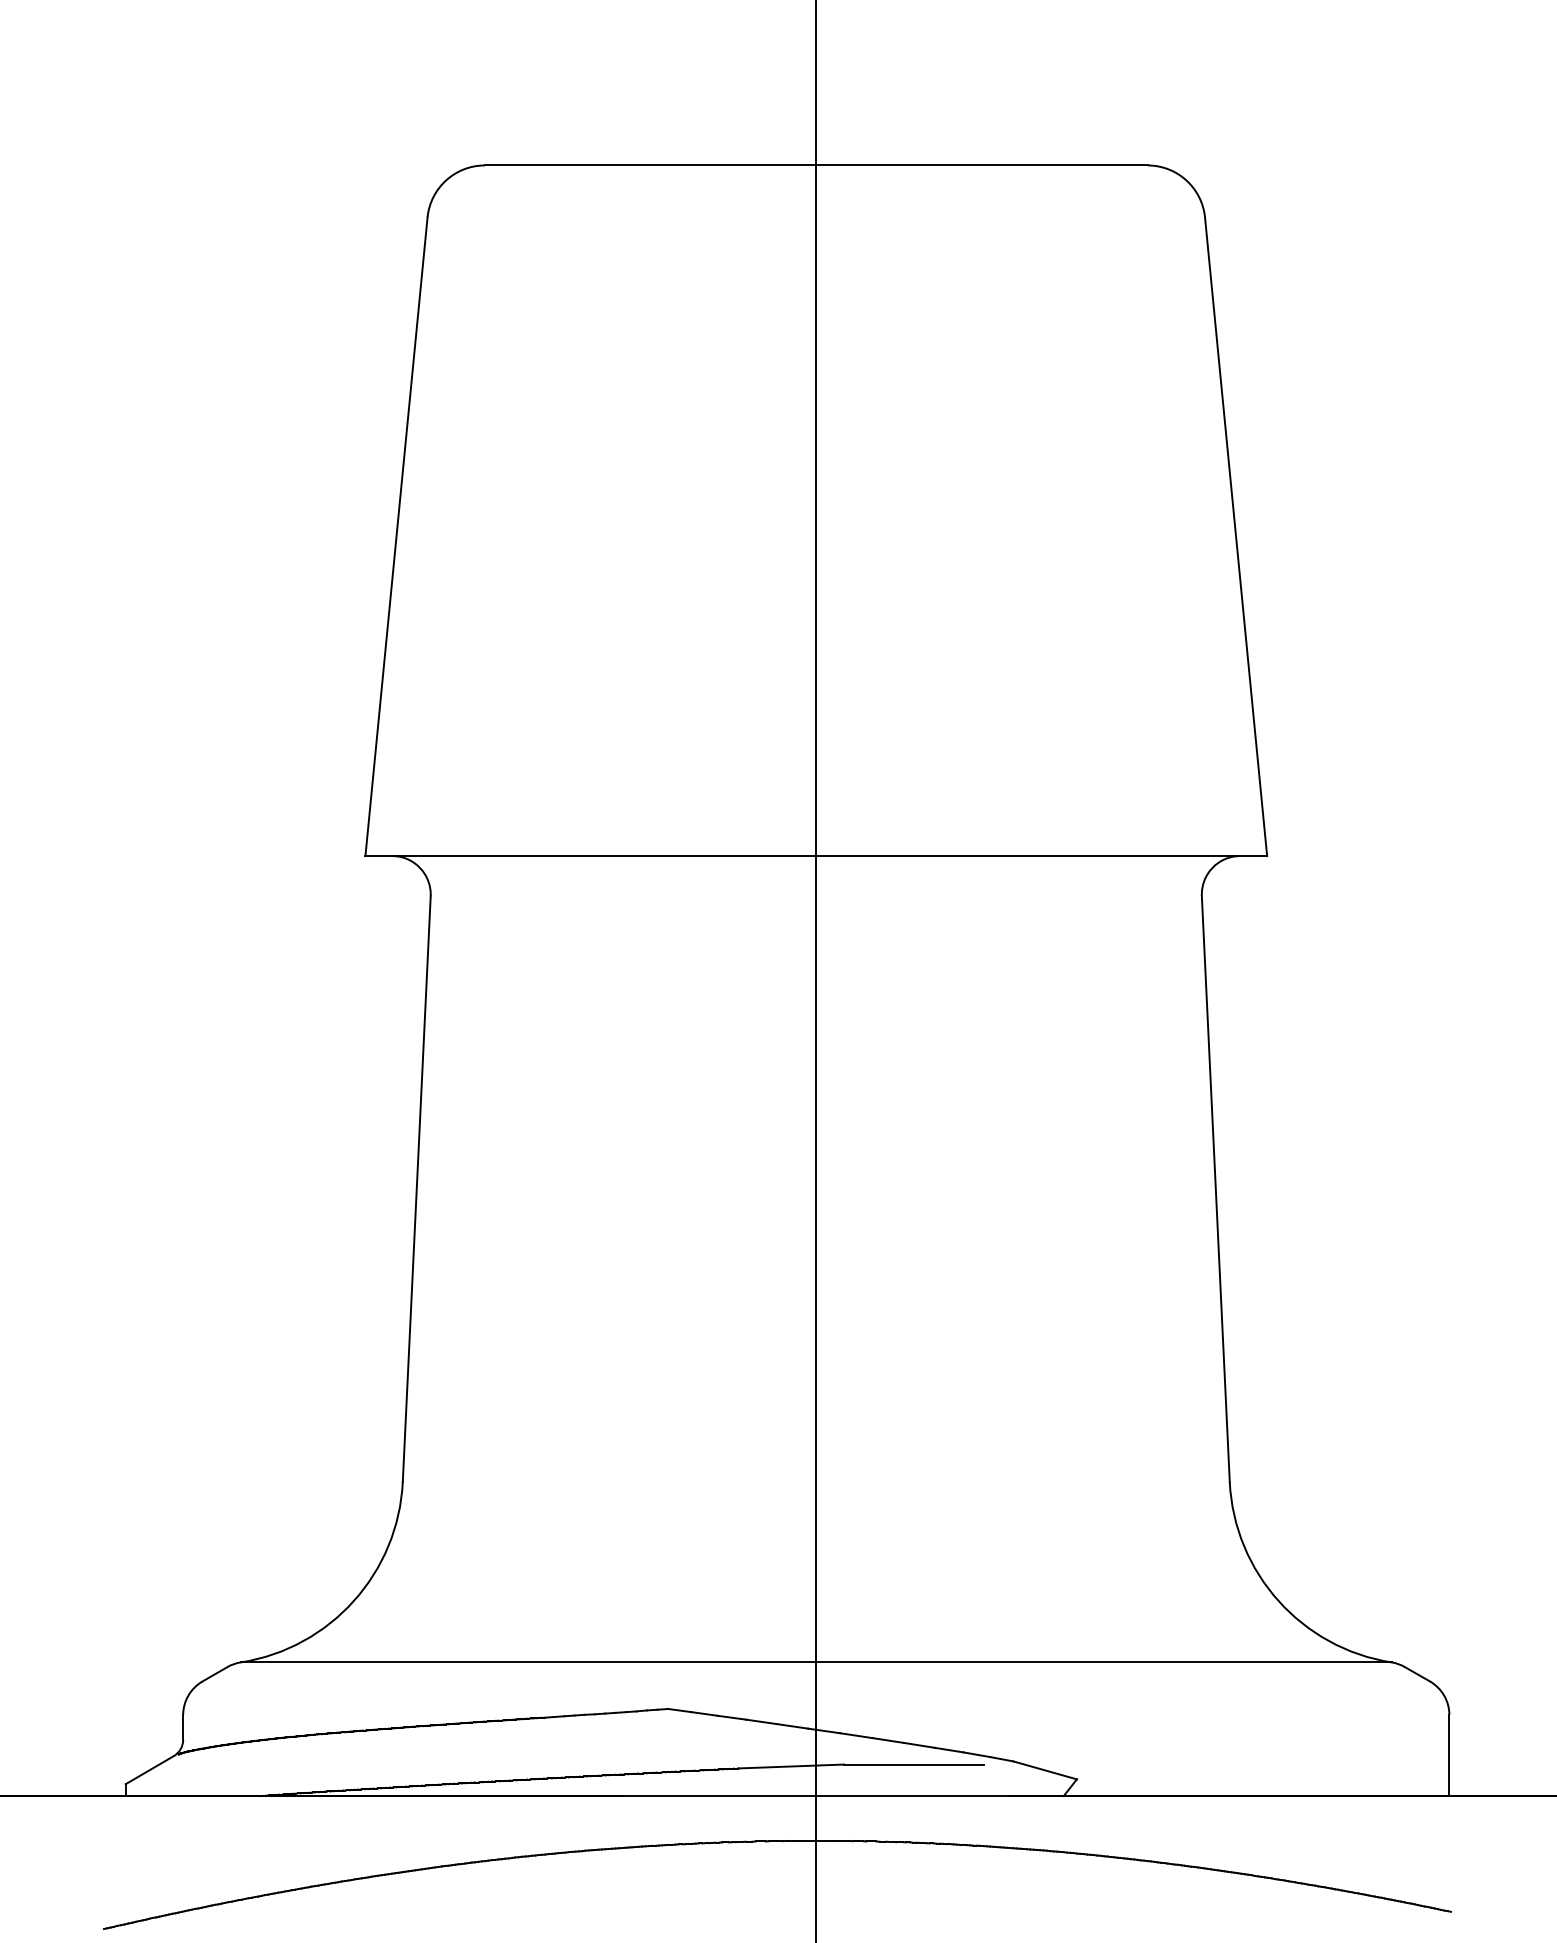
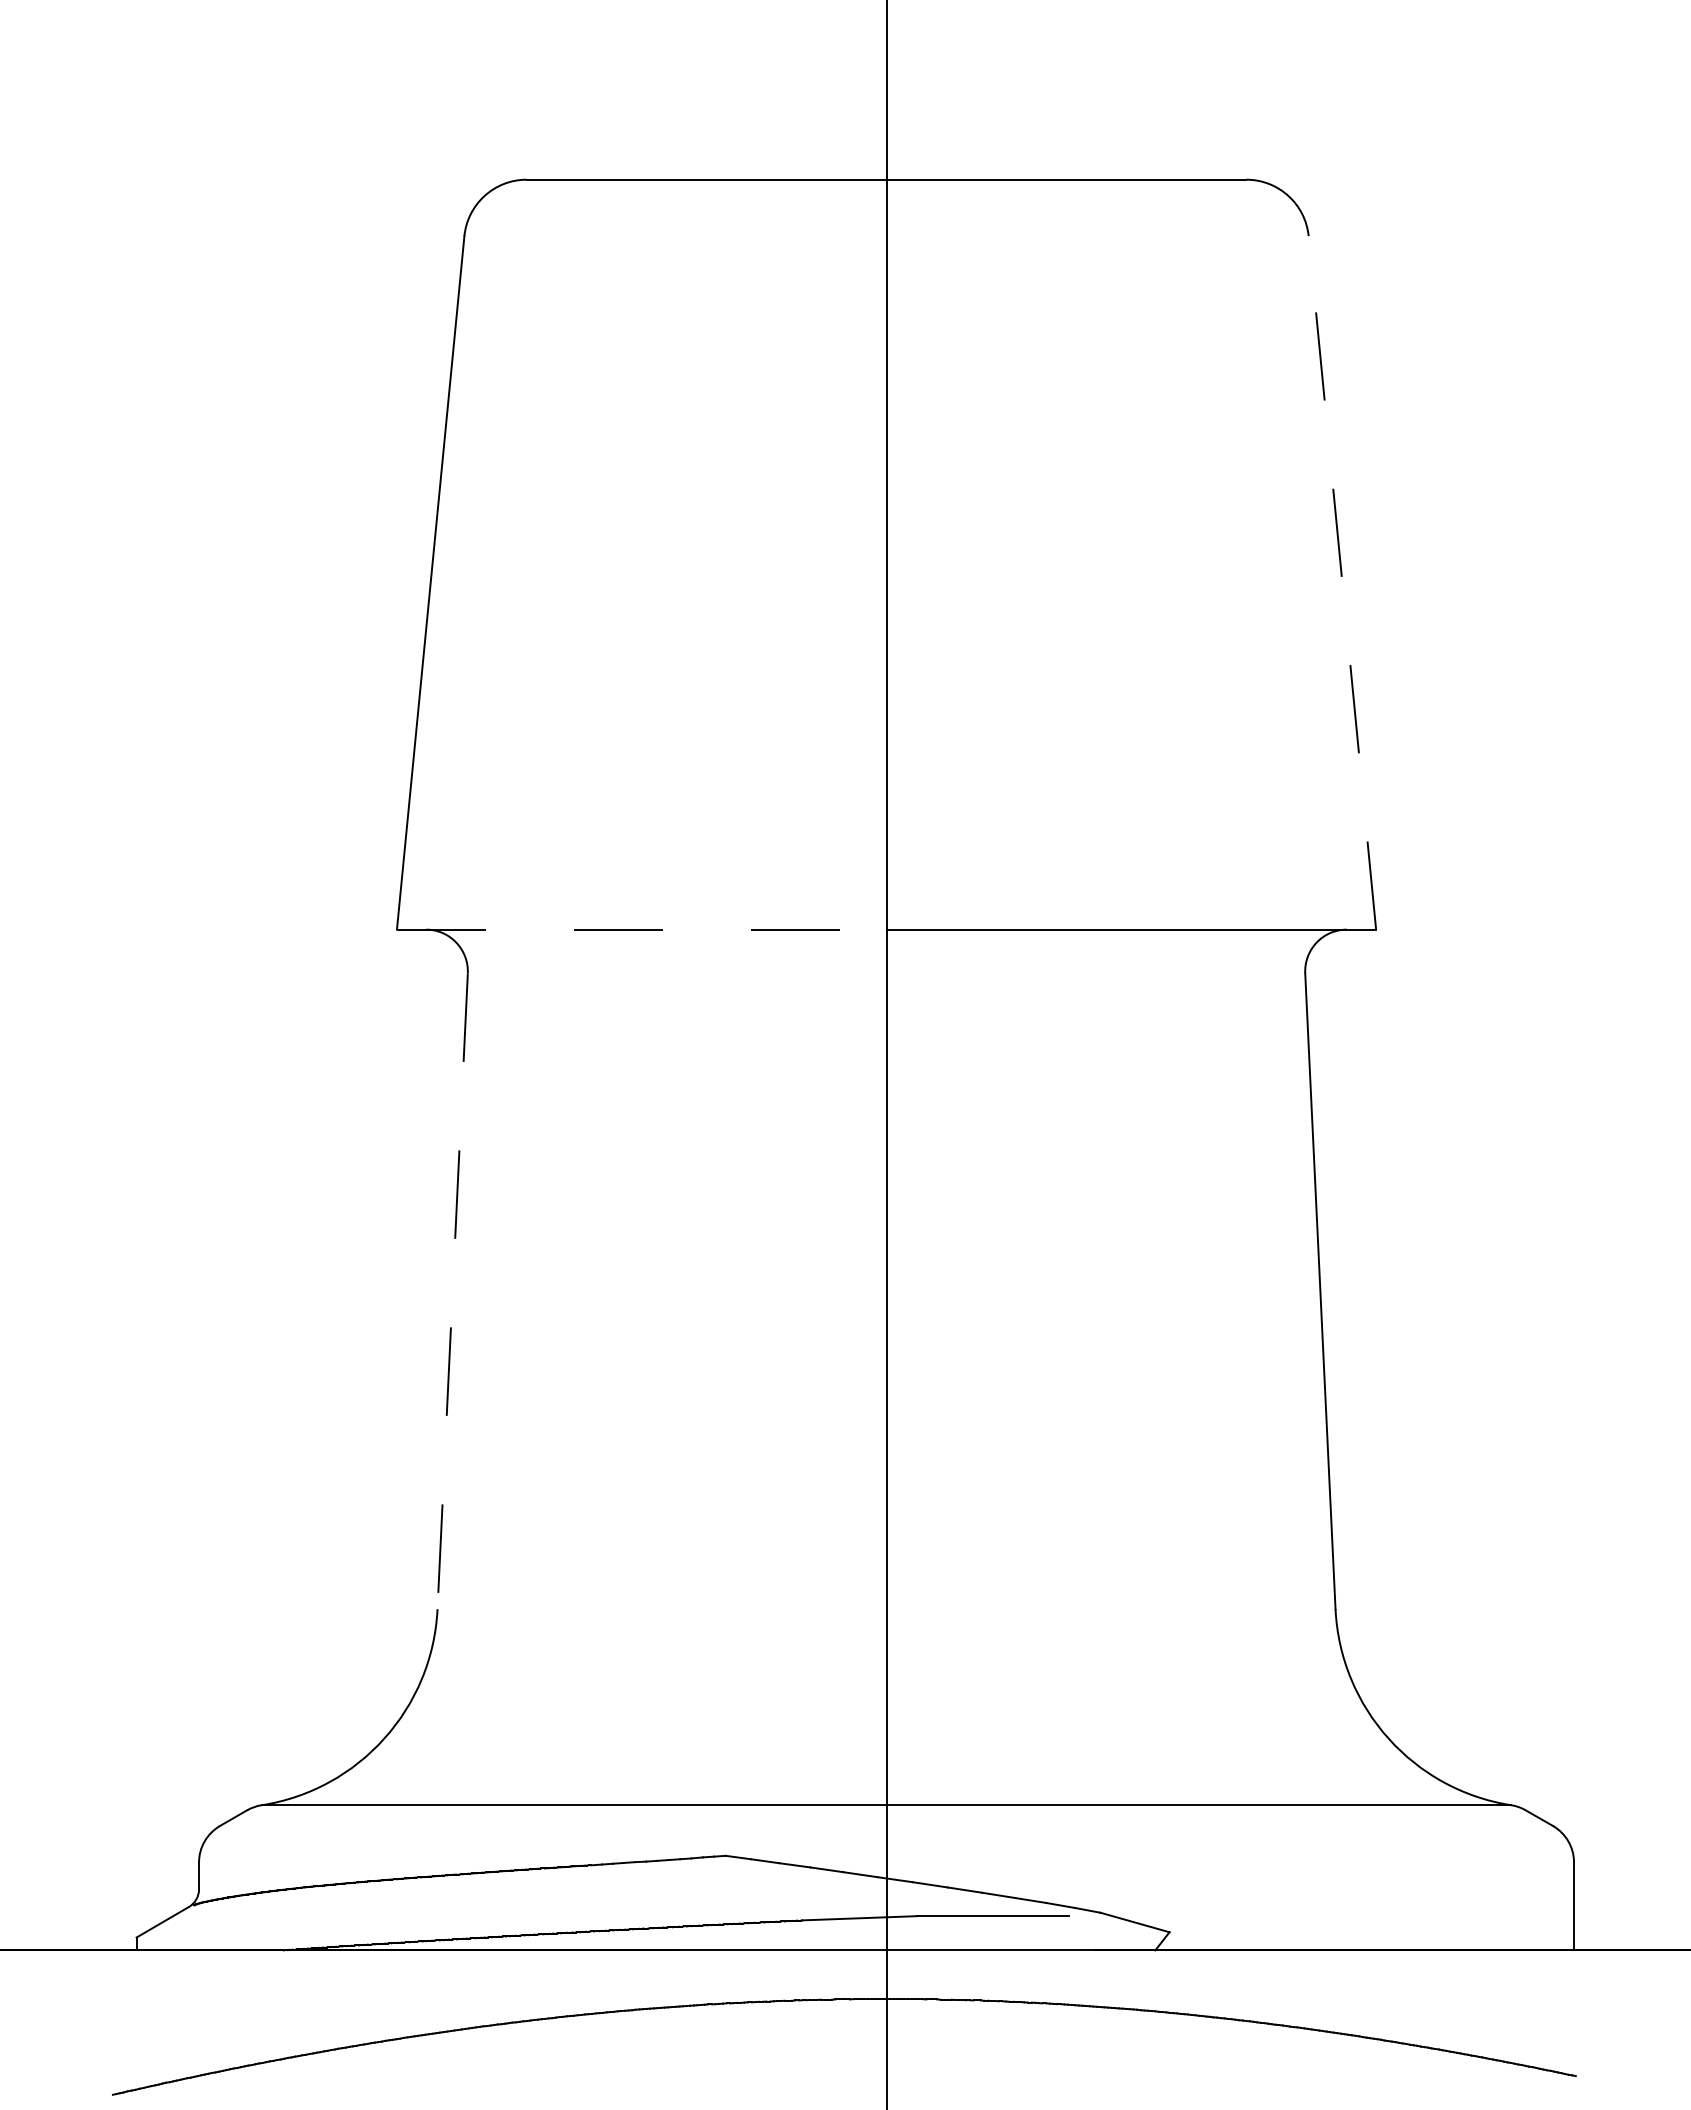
line: (1236, 536) -> (1342, 582), solid -> dashed
line: (591, 856) -> (642, 930), solid -> dashed
line: (416, 1189) -> (452, 1291), solid -> dashed

